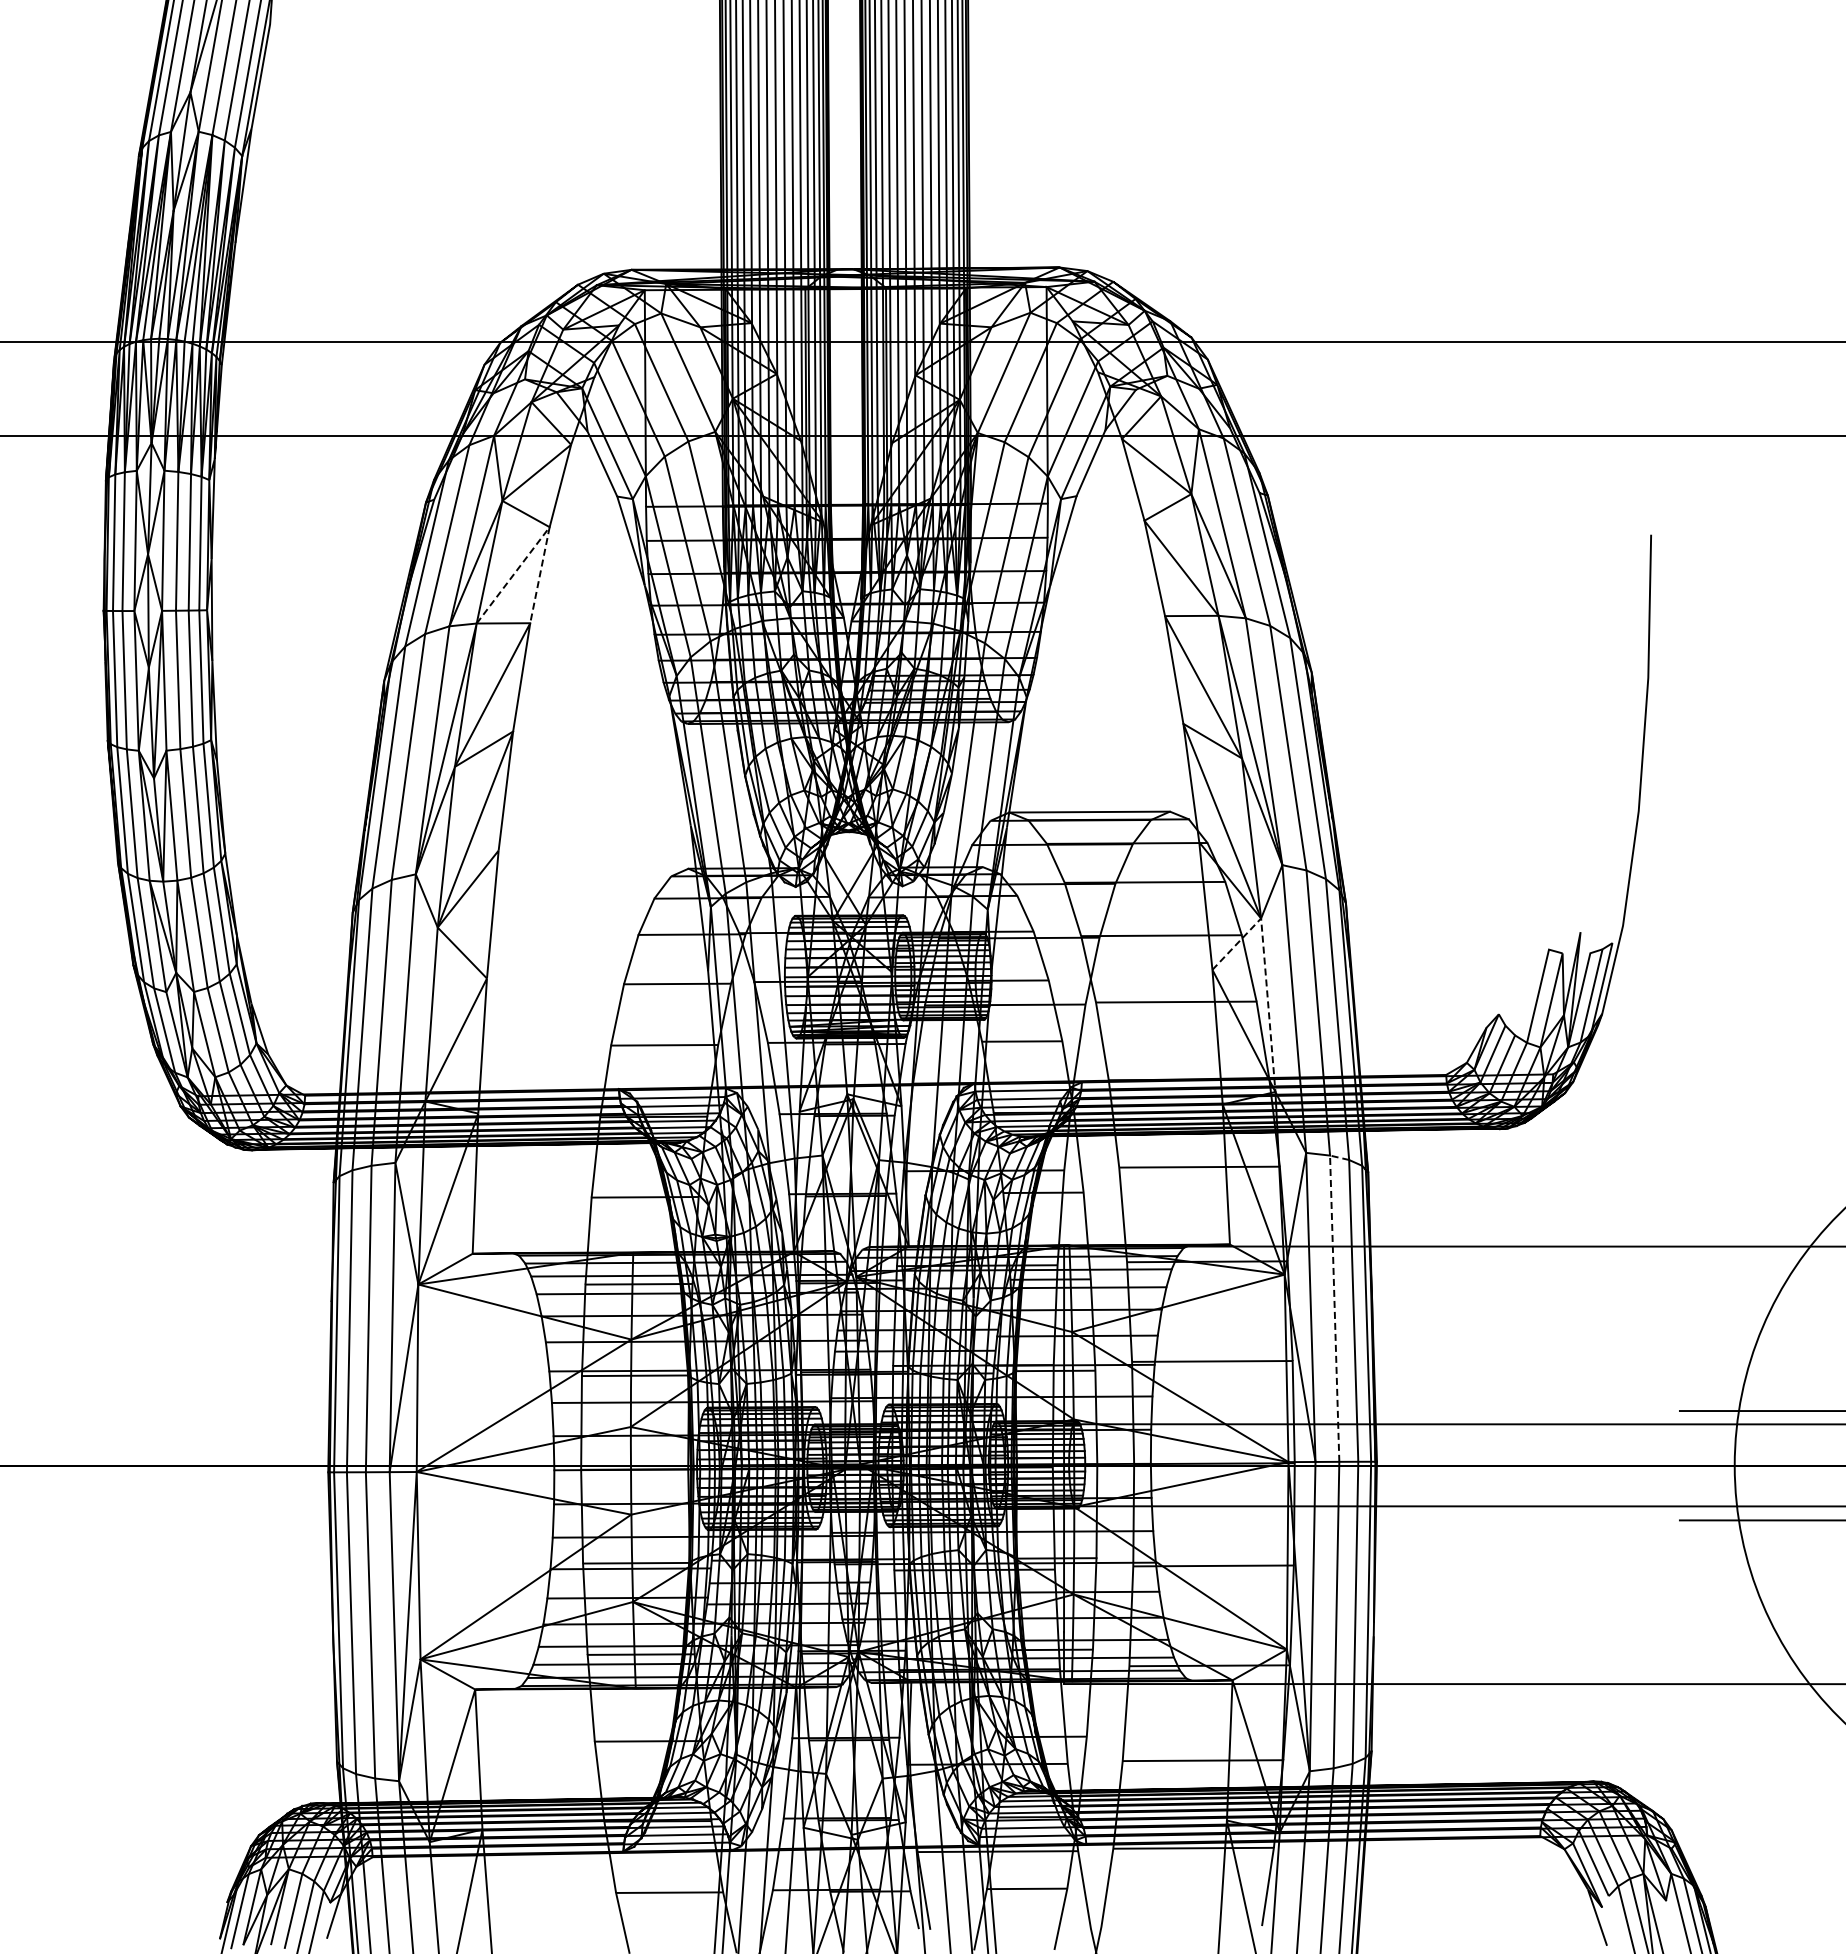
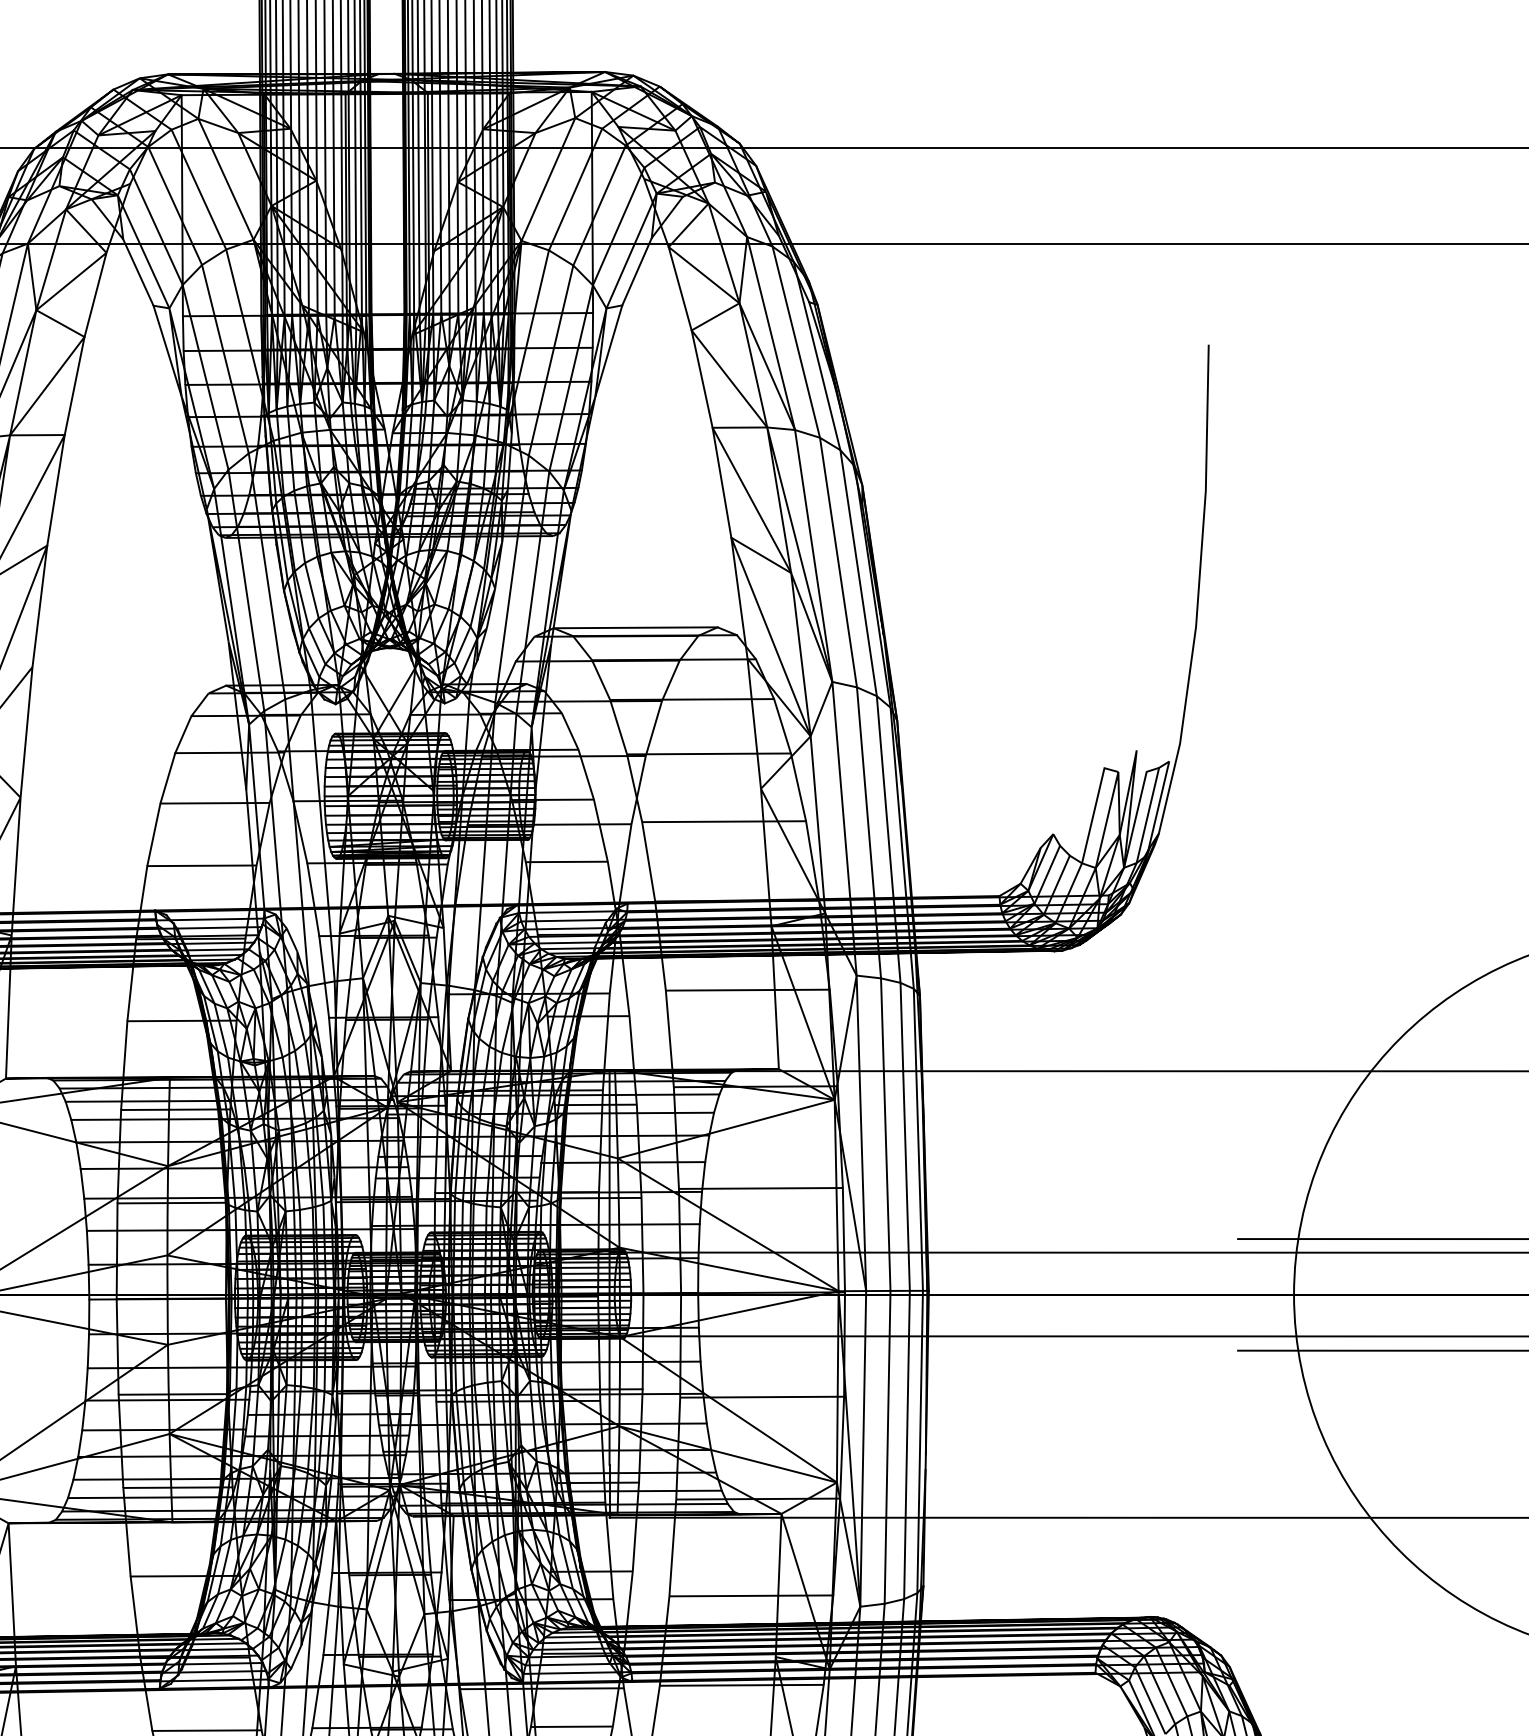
line: (543, 535) -> (78, 345), dashed -> solid
line: (1265, 970) -> (815, 789), dashed -> solid
line: (1334, 1298) -> (885, 1124), dashed -> solid

